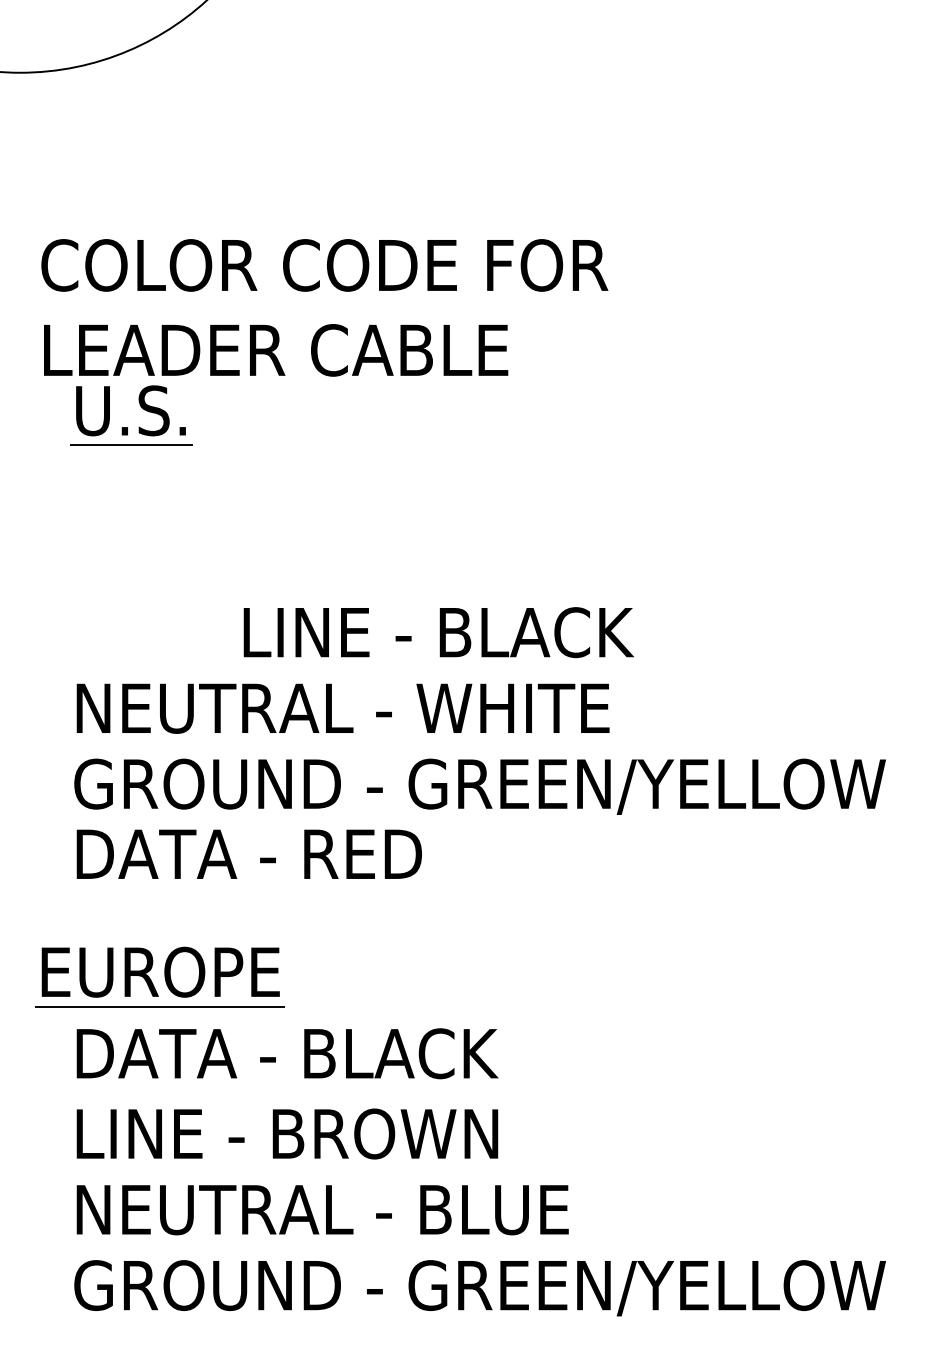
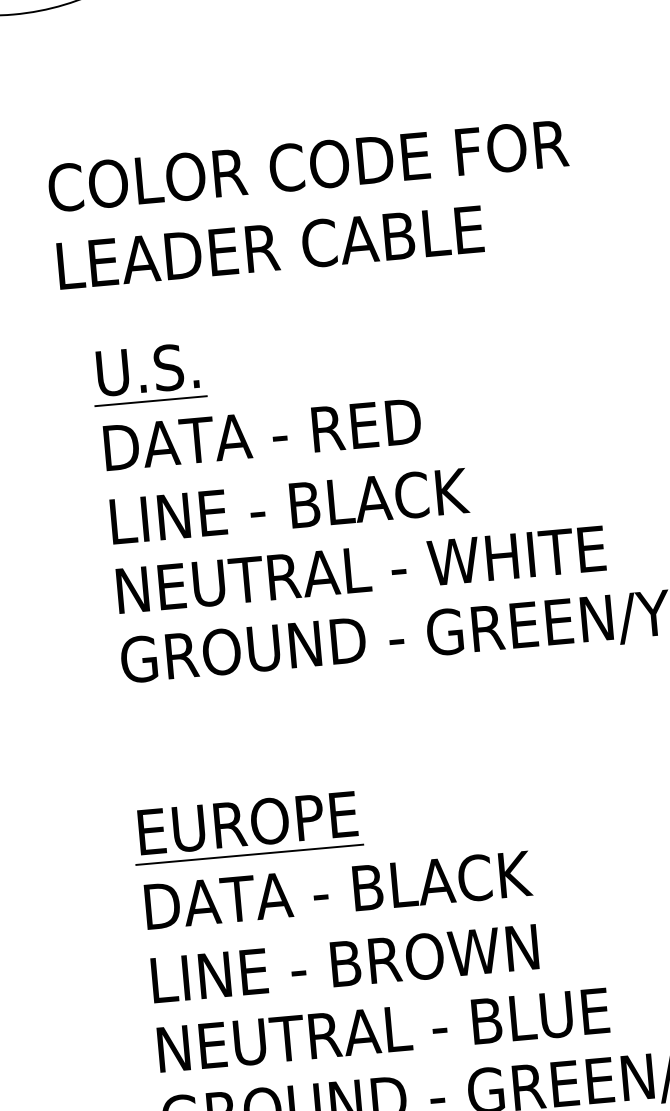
part: (141, 408) -> (157, 366), moved
text: (438, 632) -> (289, 506), moved
text: (248, 853) -> (261, 433), moved
part: (159, 976) -> (247, 827), moved

